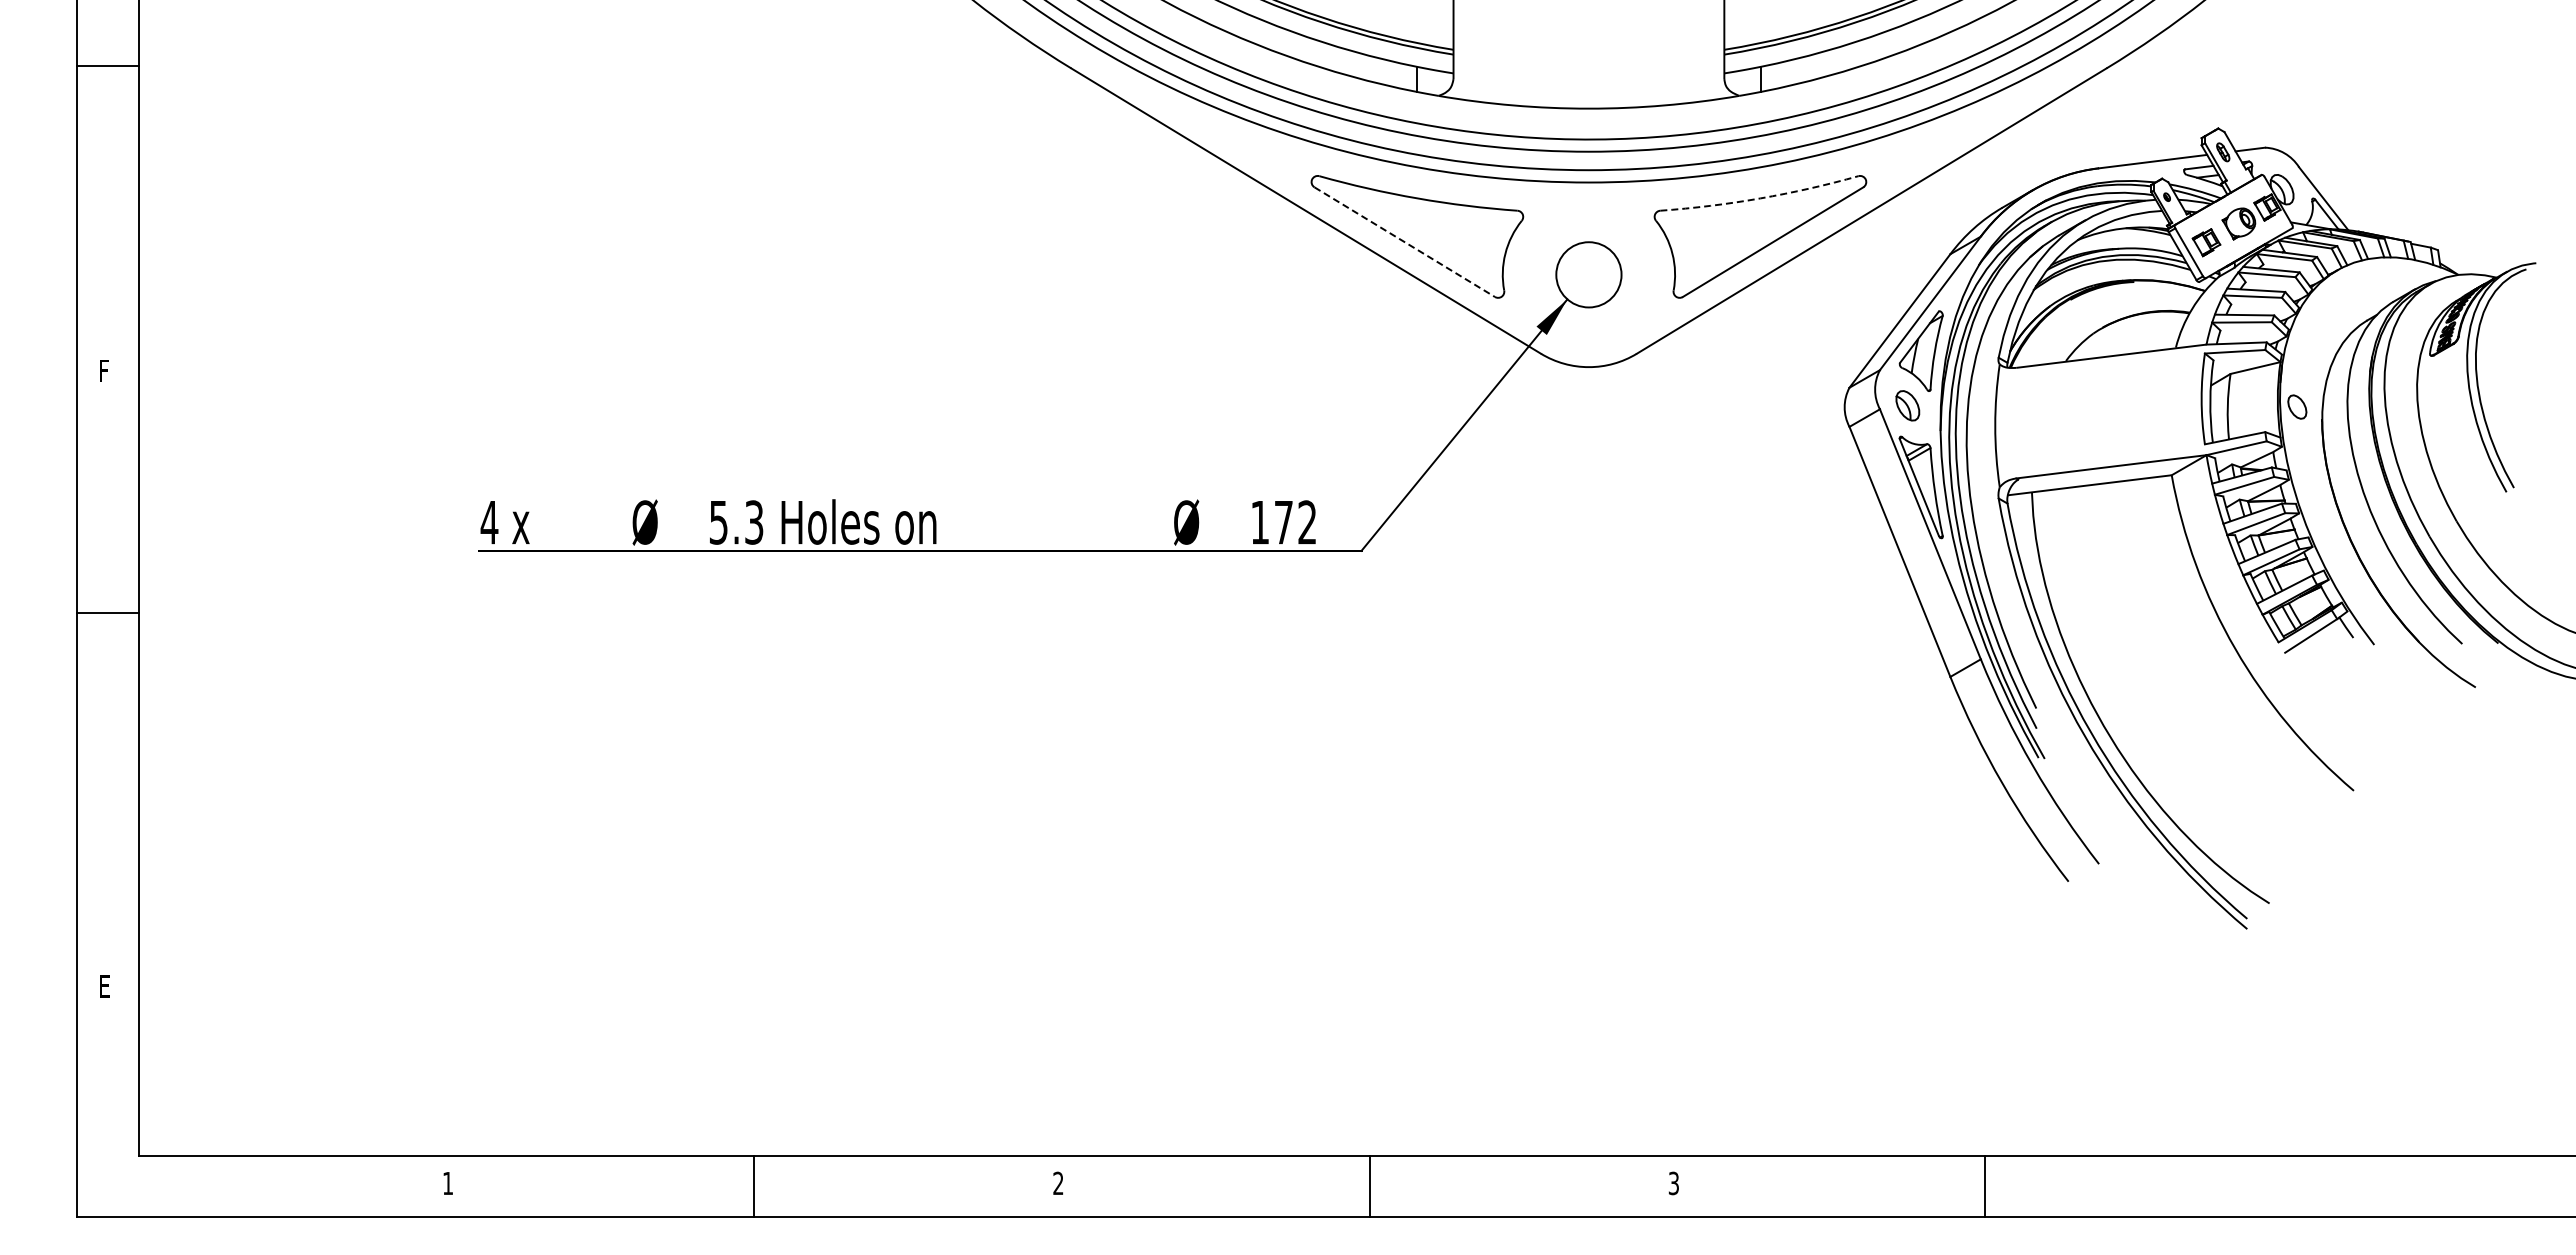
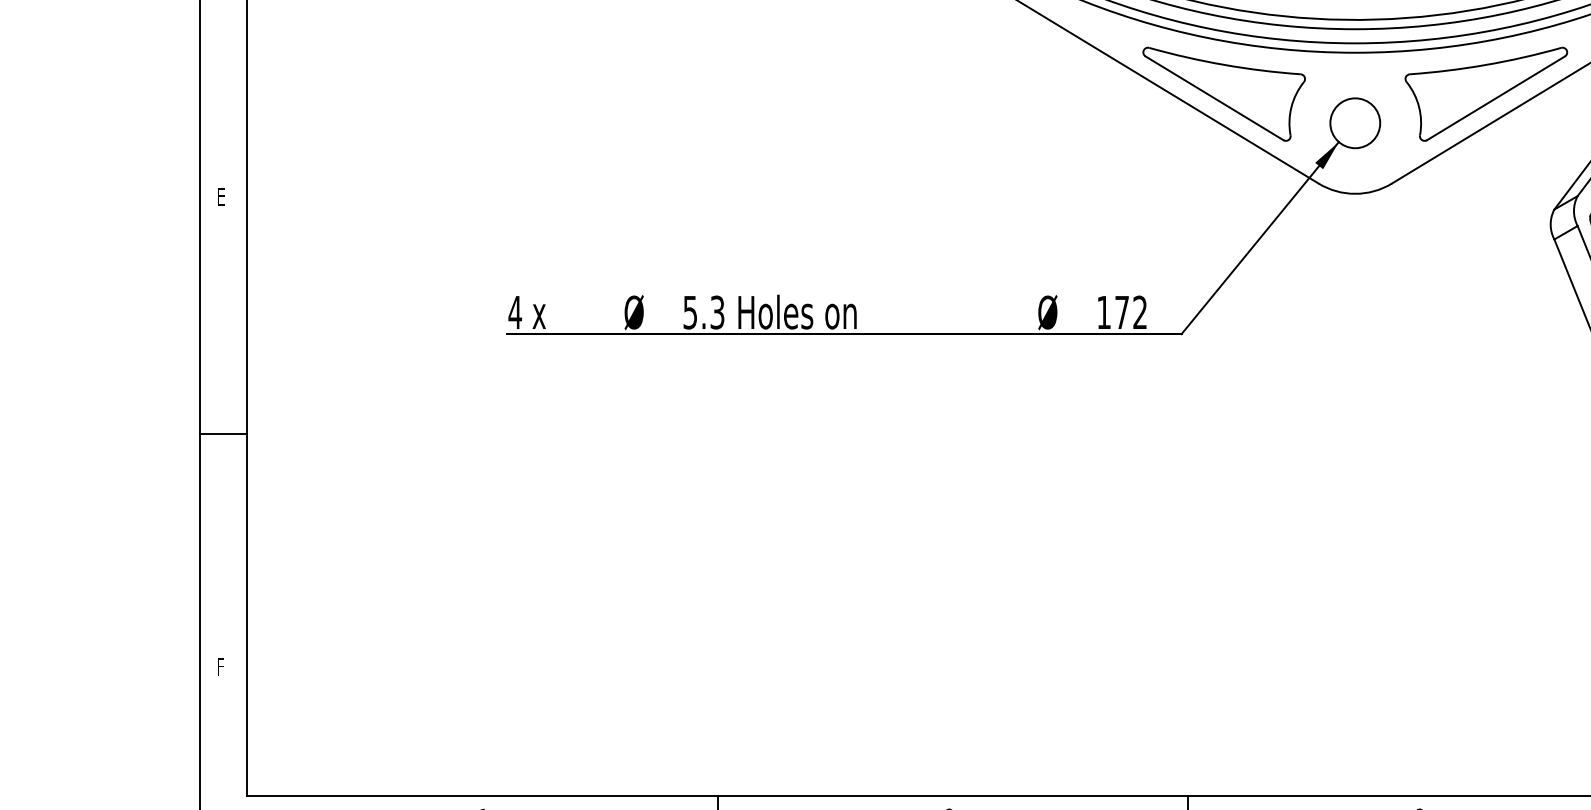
arc: (1760, 198) -> (1486, 64), dashed -> solid
line: (1404, 242) -> (1214, 98), dashed -> solid
text: (105, 370) -> (221, 196), F -> E
line: (107, 612) -> (223, 434), moved
text: (105, 986) -> (221, 667), E -> F

